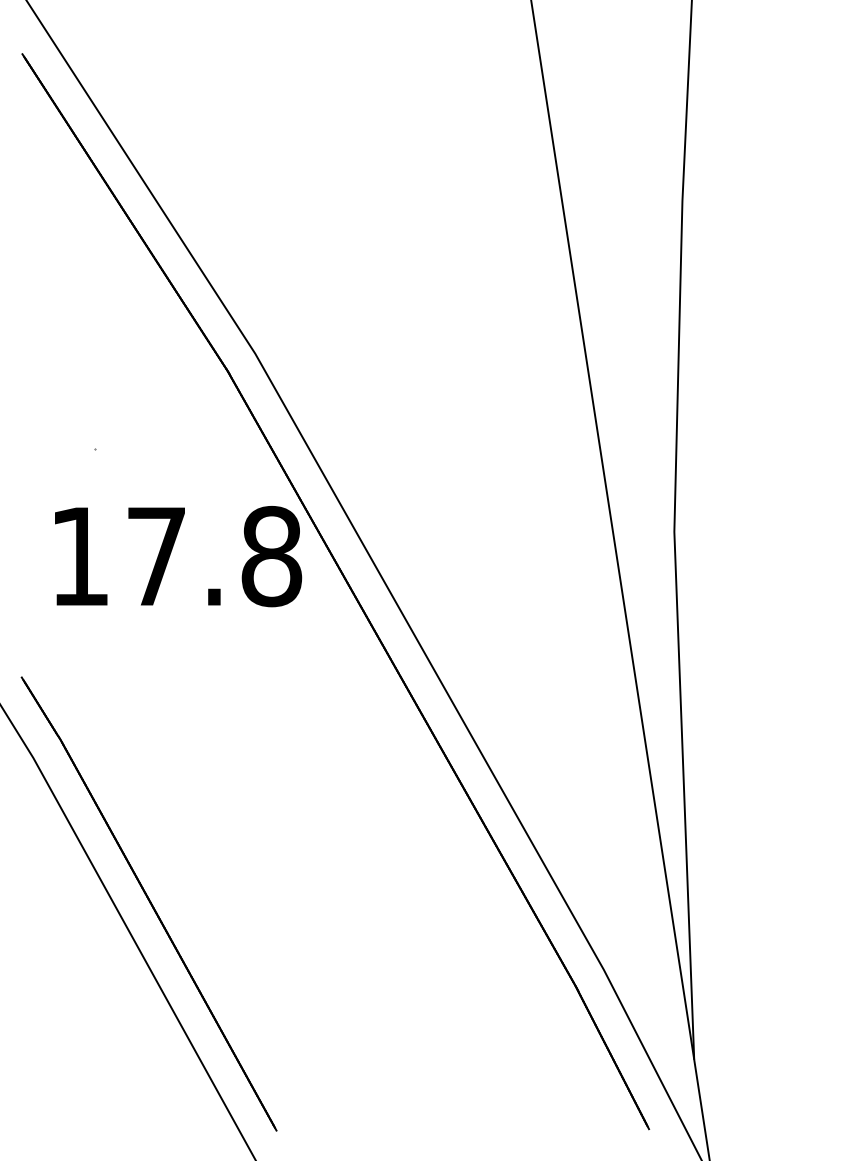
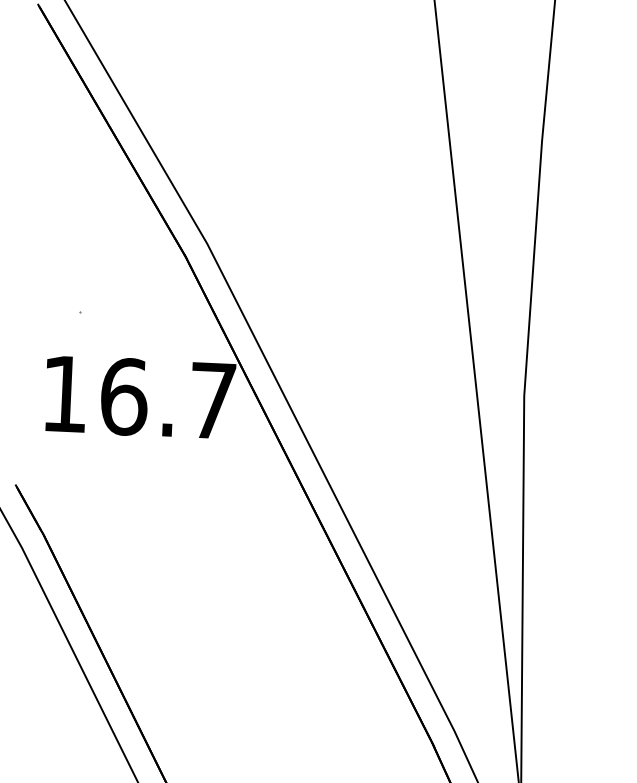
text: (214, 556) -> (168, 398), 17.8 -> 16.7

